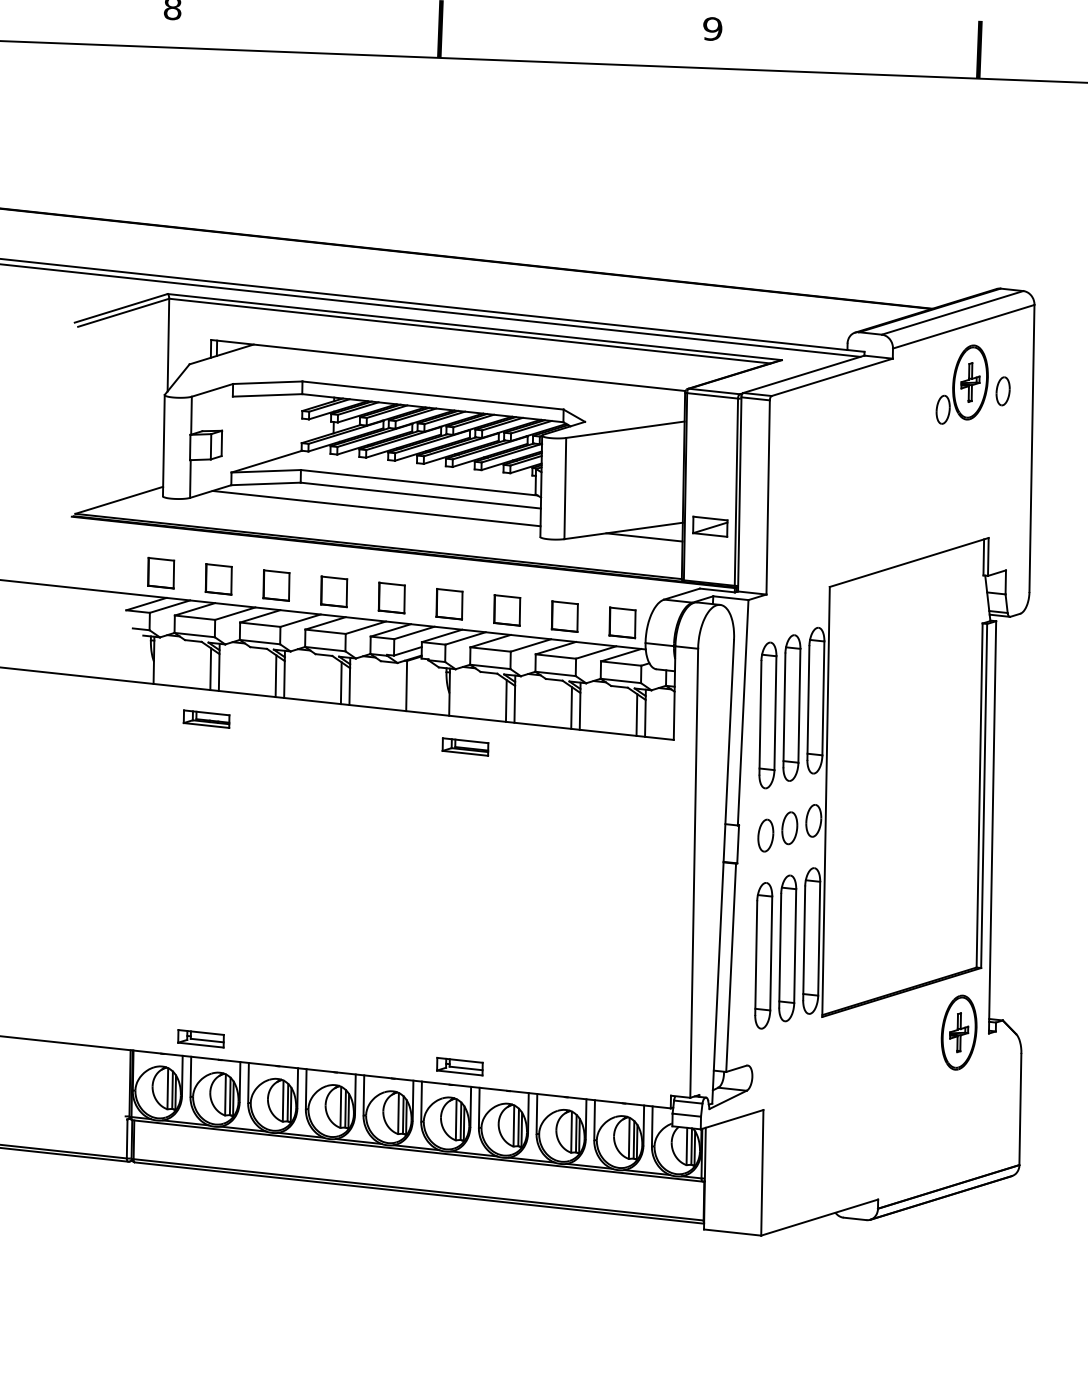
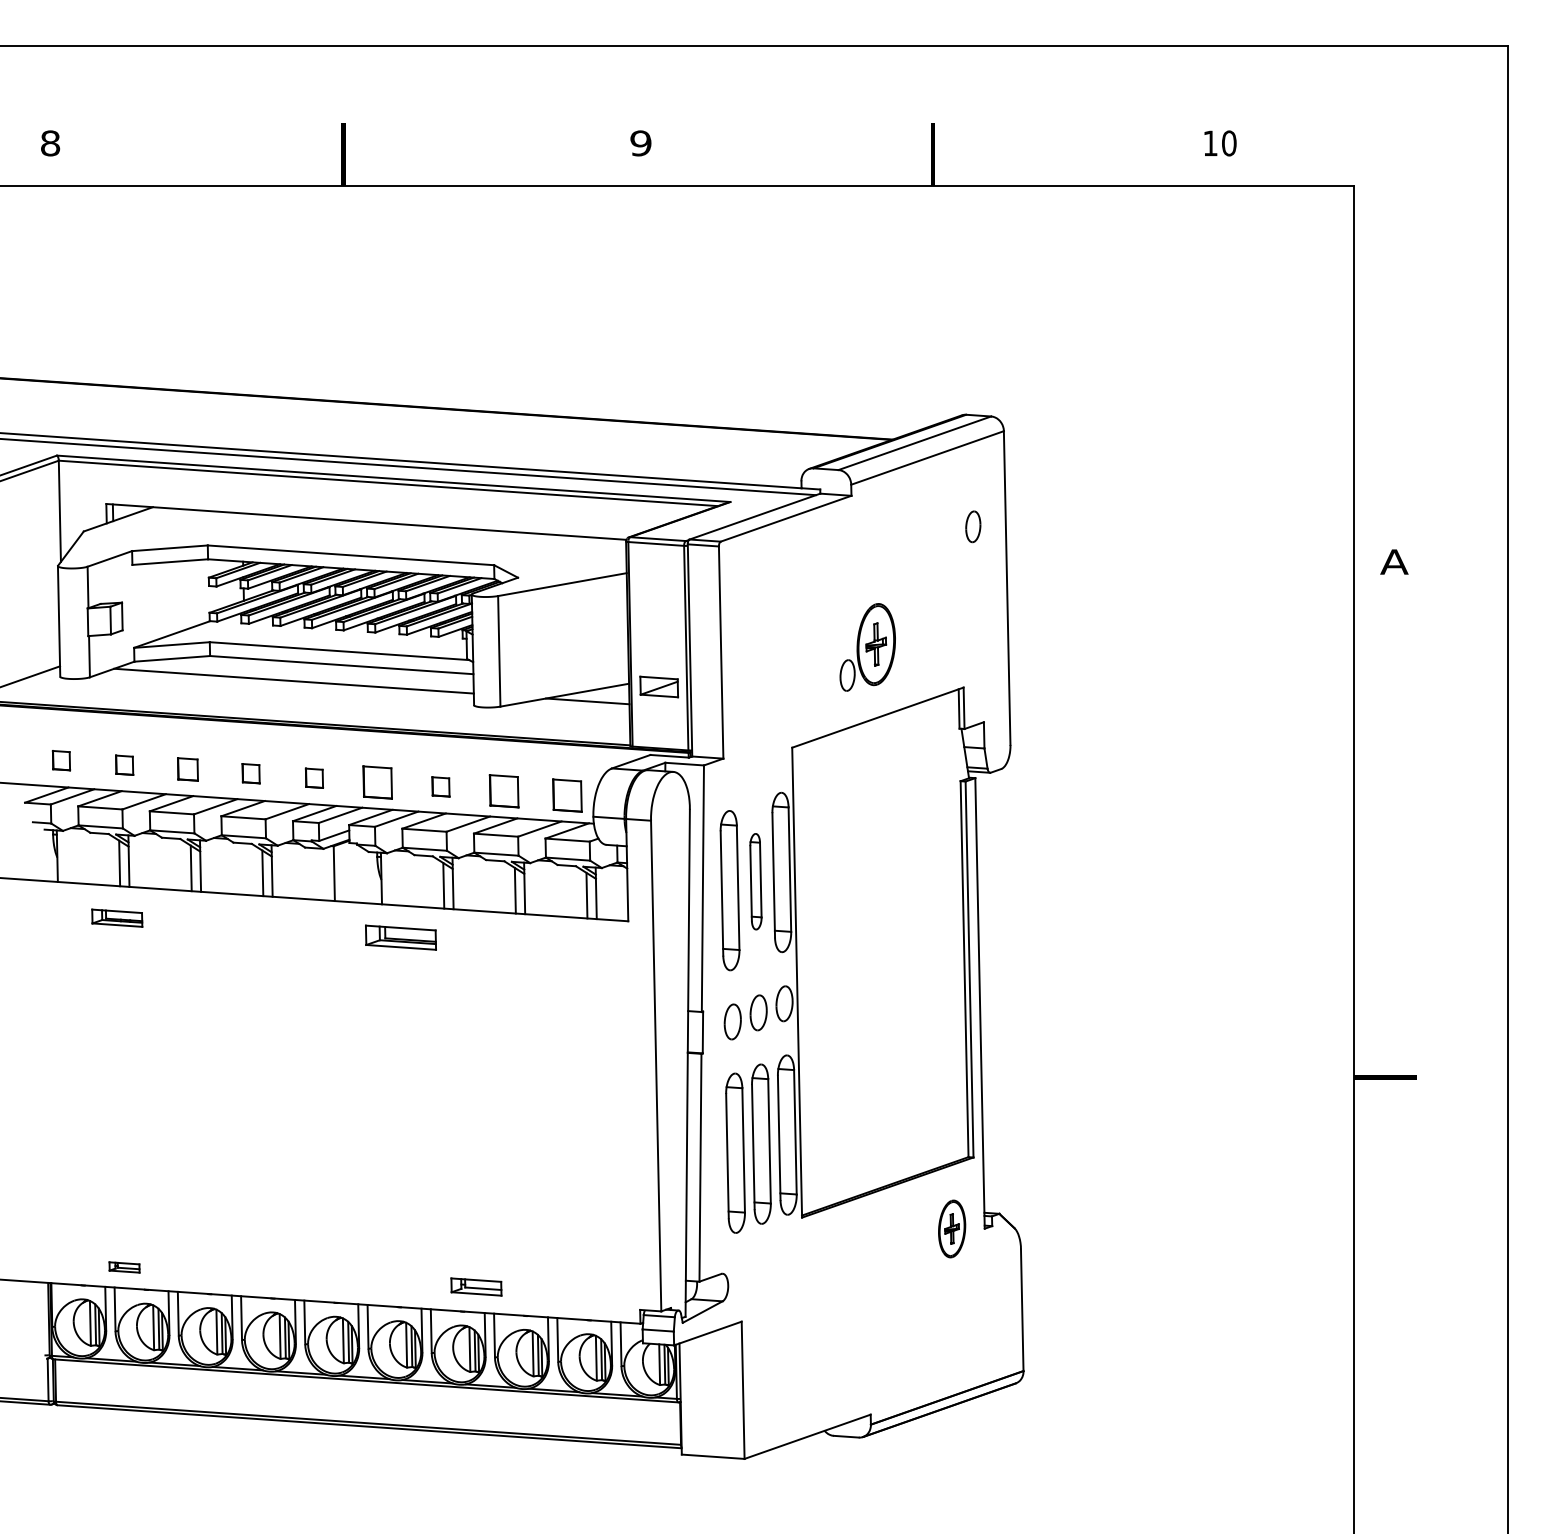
part: (962, 384) -> (867, 647), moved
part: (161, 572) -> (61, 760), size x0.6
part: (218, 579) -> (124, 765), size x0.6
part: (276, 585) -> (187, 769), size x0.7
part: (333, 591) -> (250, 773), size x0.6
part: (391, 598) -> (314, 778), size x0.6
part: (506, 610) -> (440, 786), size x0.6
part: (791, 708) -> (755, 881), size x0.6
part: (465, 746) -> (401, 937), size x1.4
part: (958, 1032) -> (951, 1228), size x0.7
part: (200, 1038) -> (124, 1267), size x0.6
part: (459, 1066) -> (476, 1286), moved

